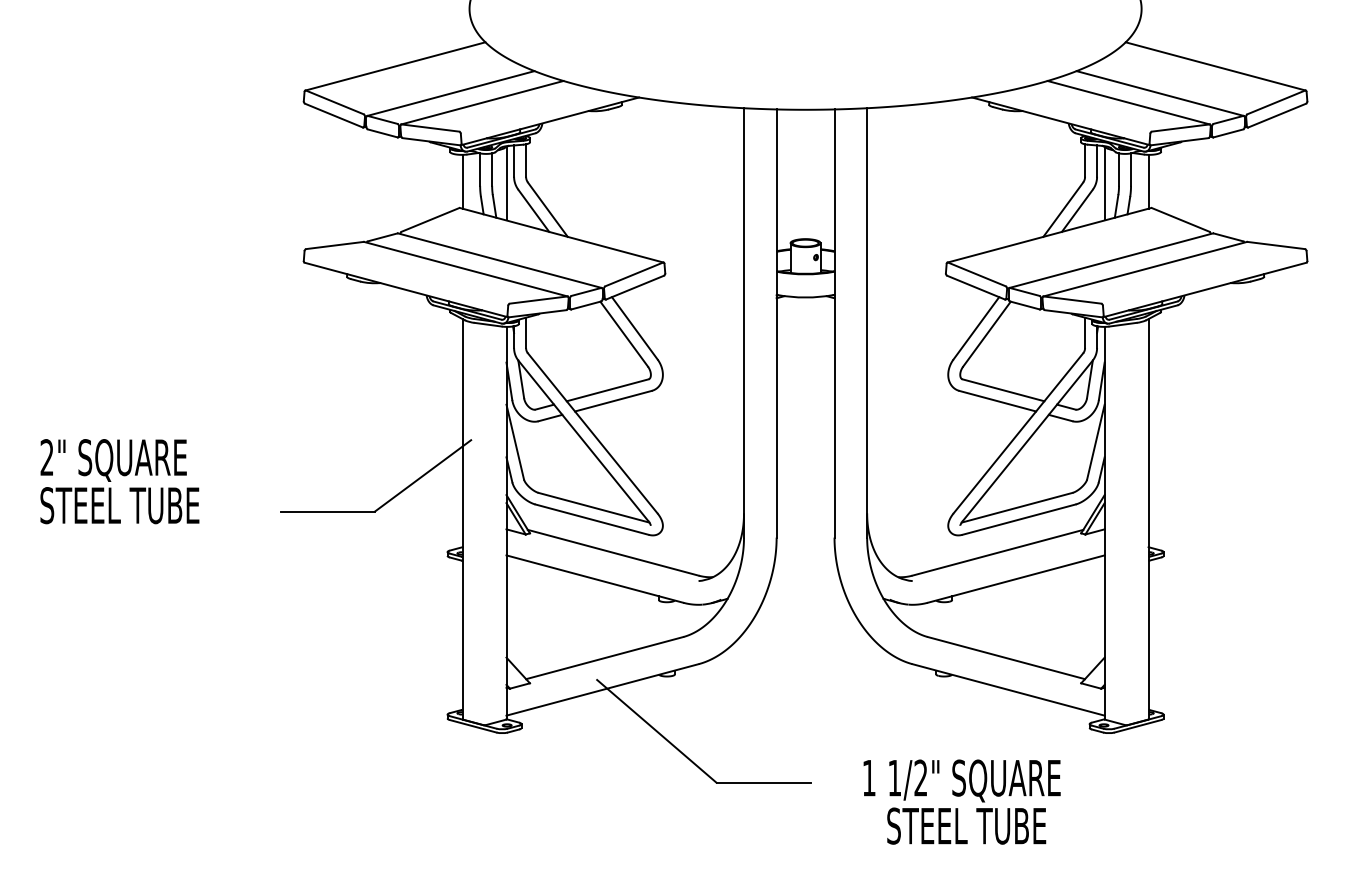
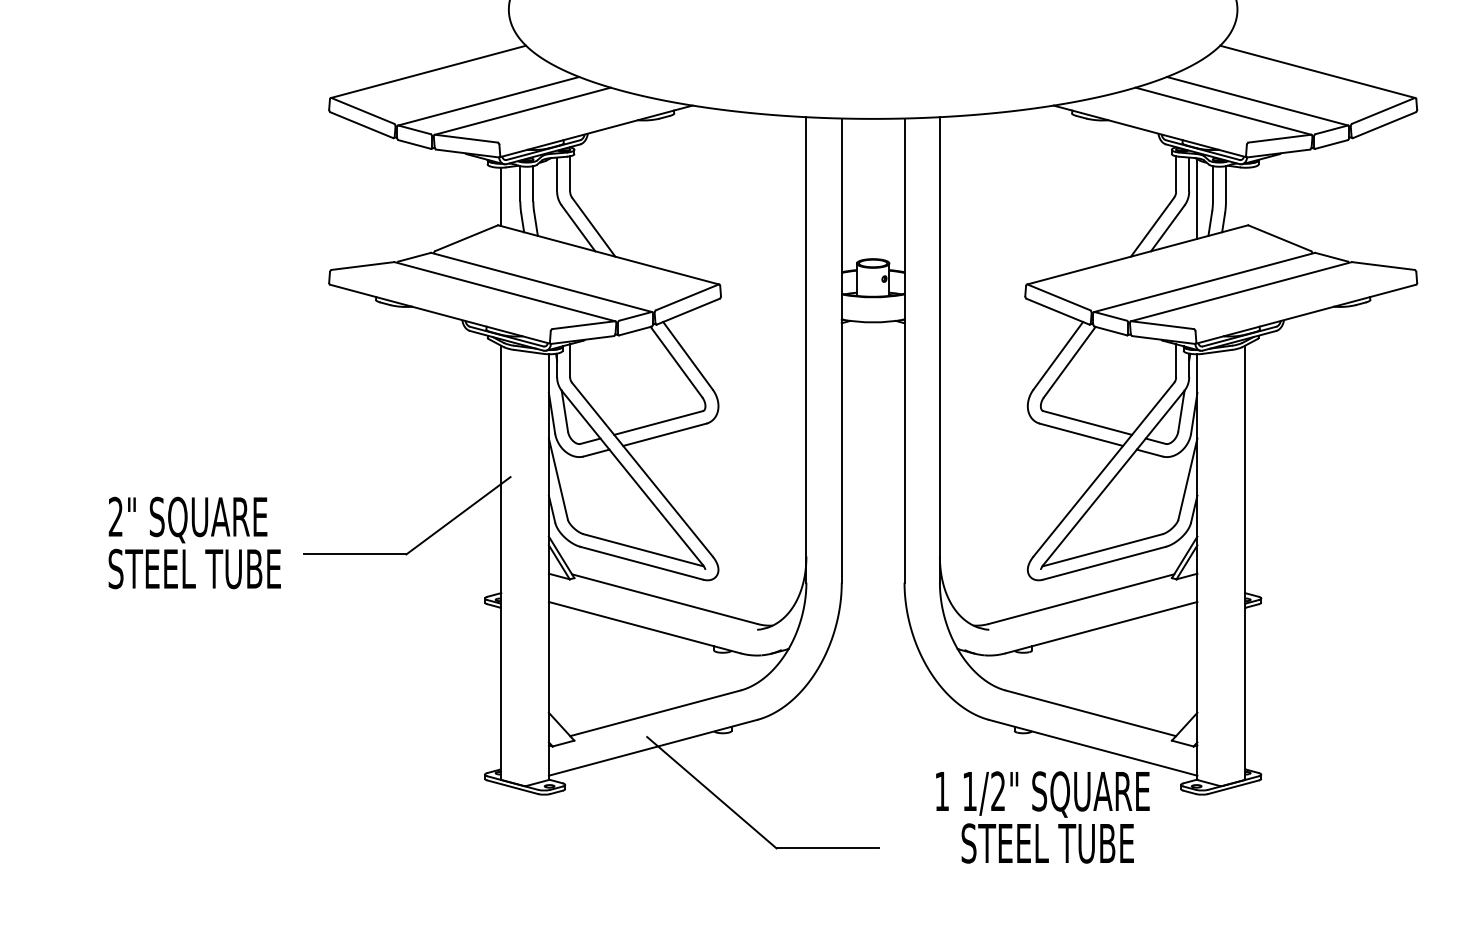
line: (1149, 181) -> (1245, 196), removed
line: (506, 183) -> (548, 198), removed
text: (119, 481) -> (194, 542), moved
text: (961, 802) -> (1042, 817), moved

